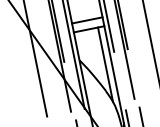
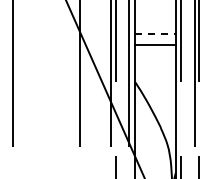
line: (87, 20) -> (155, 33), solid -> dashed
line: (105, 64) -> (167, 94), removed

